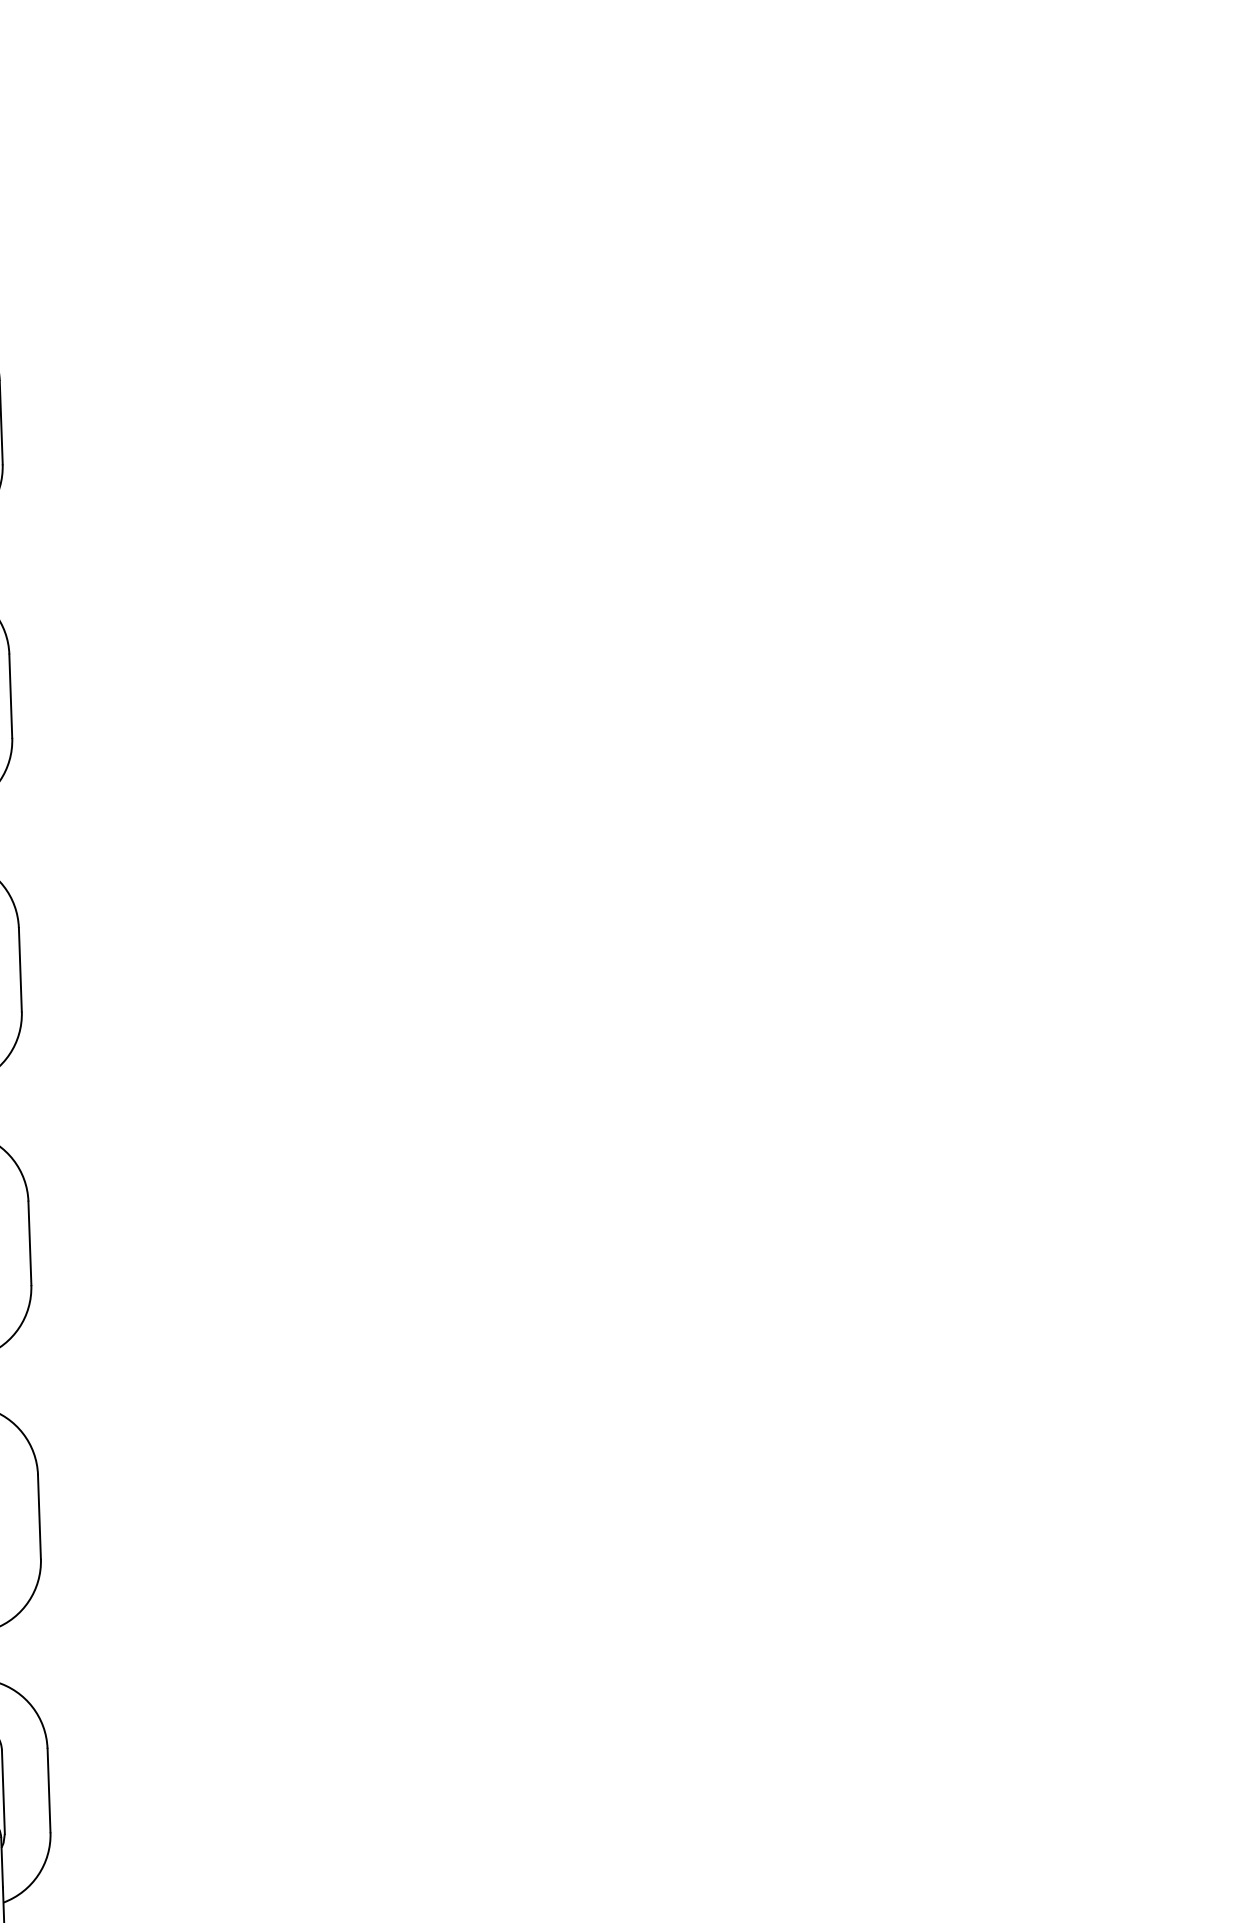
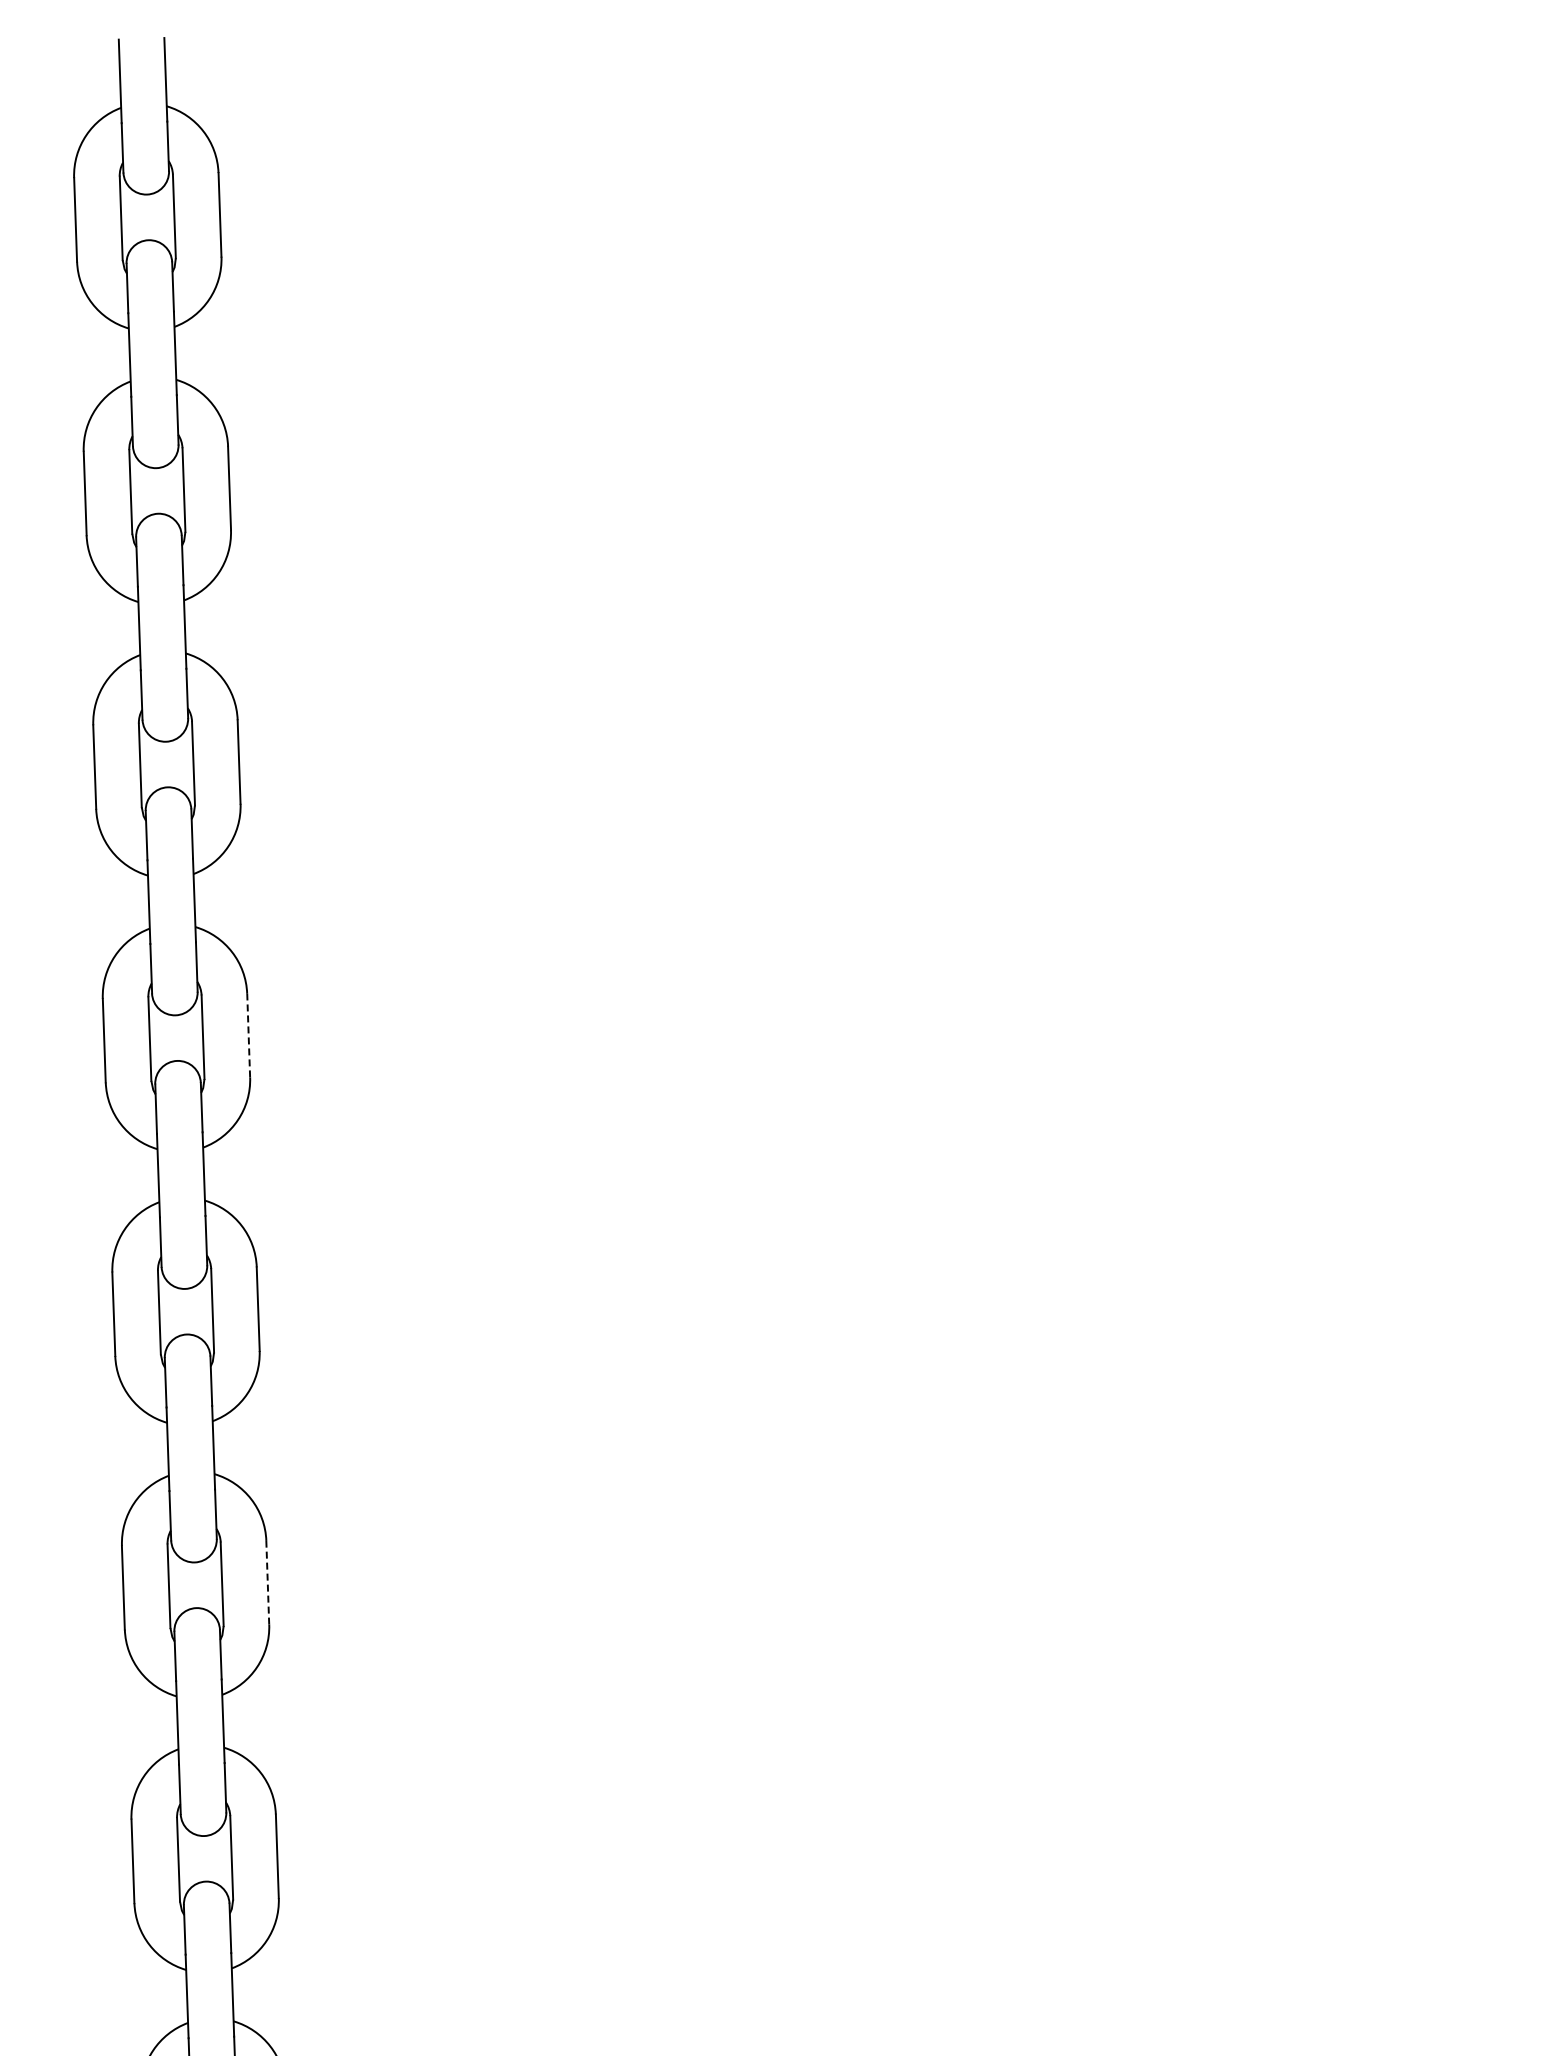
line: (20, 969) -> (248, 1035), solid -> dashed
line: (39, 1516) -> (267, 1582), solid -> dashed

